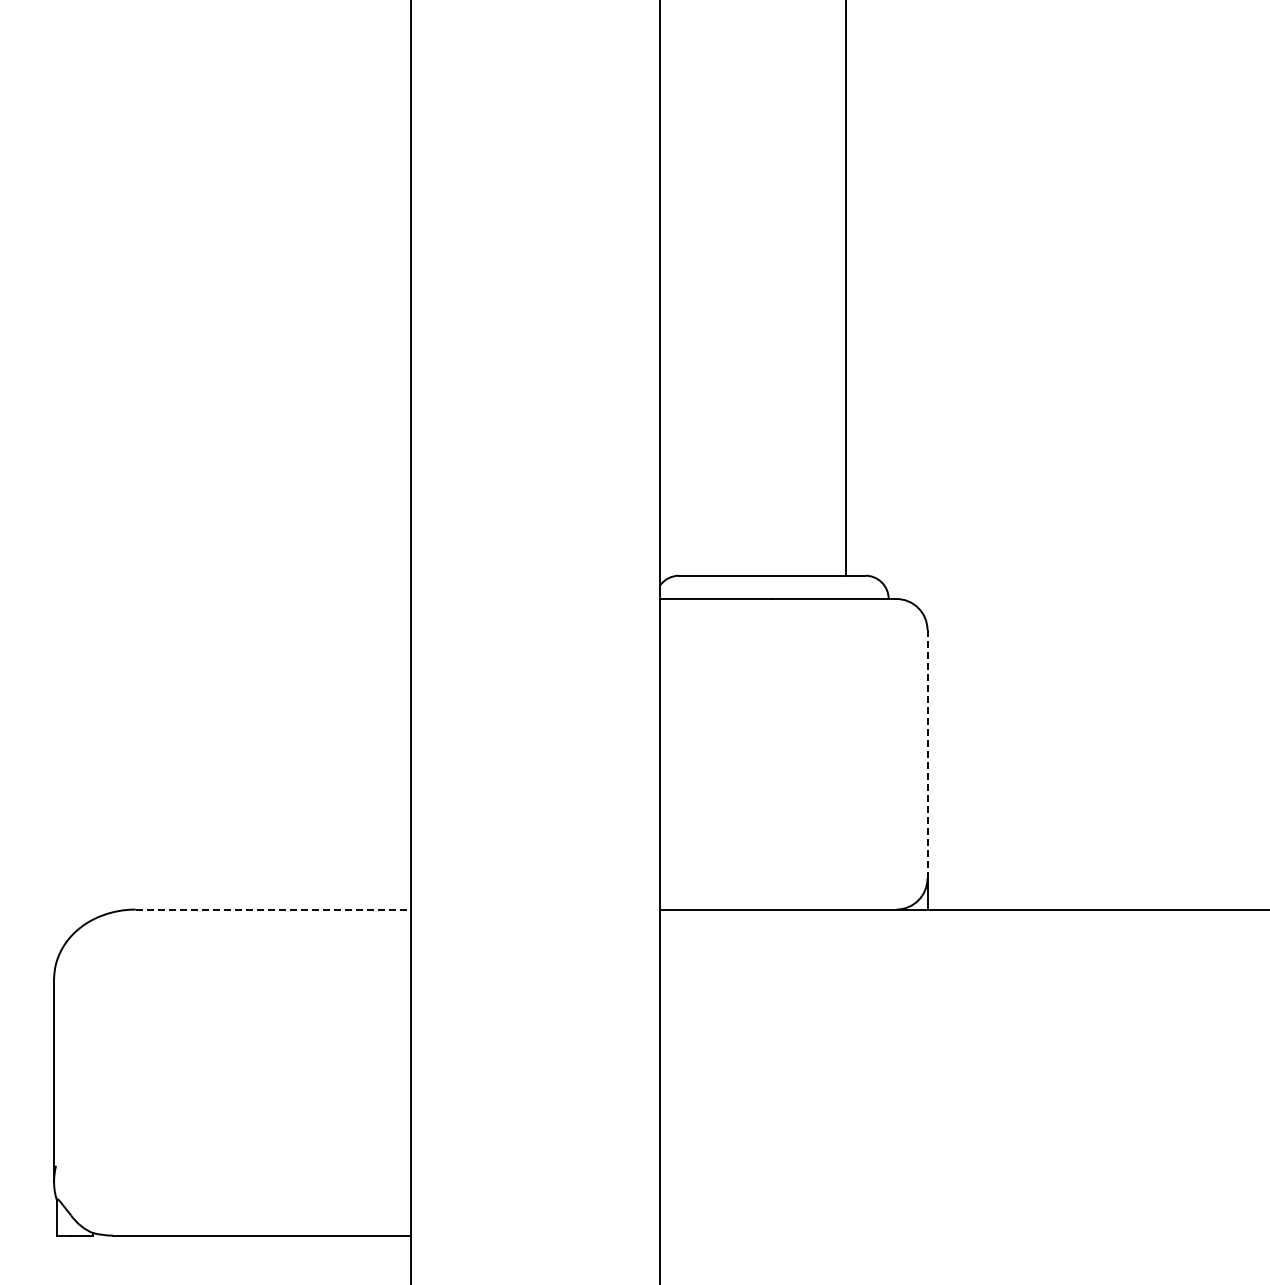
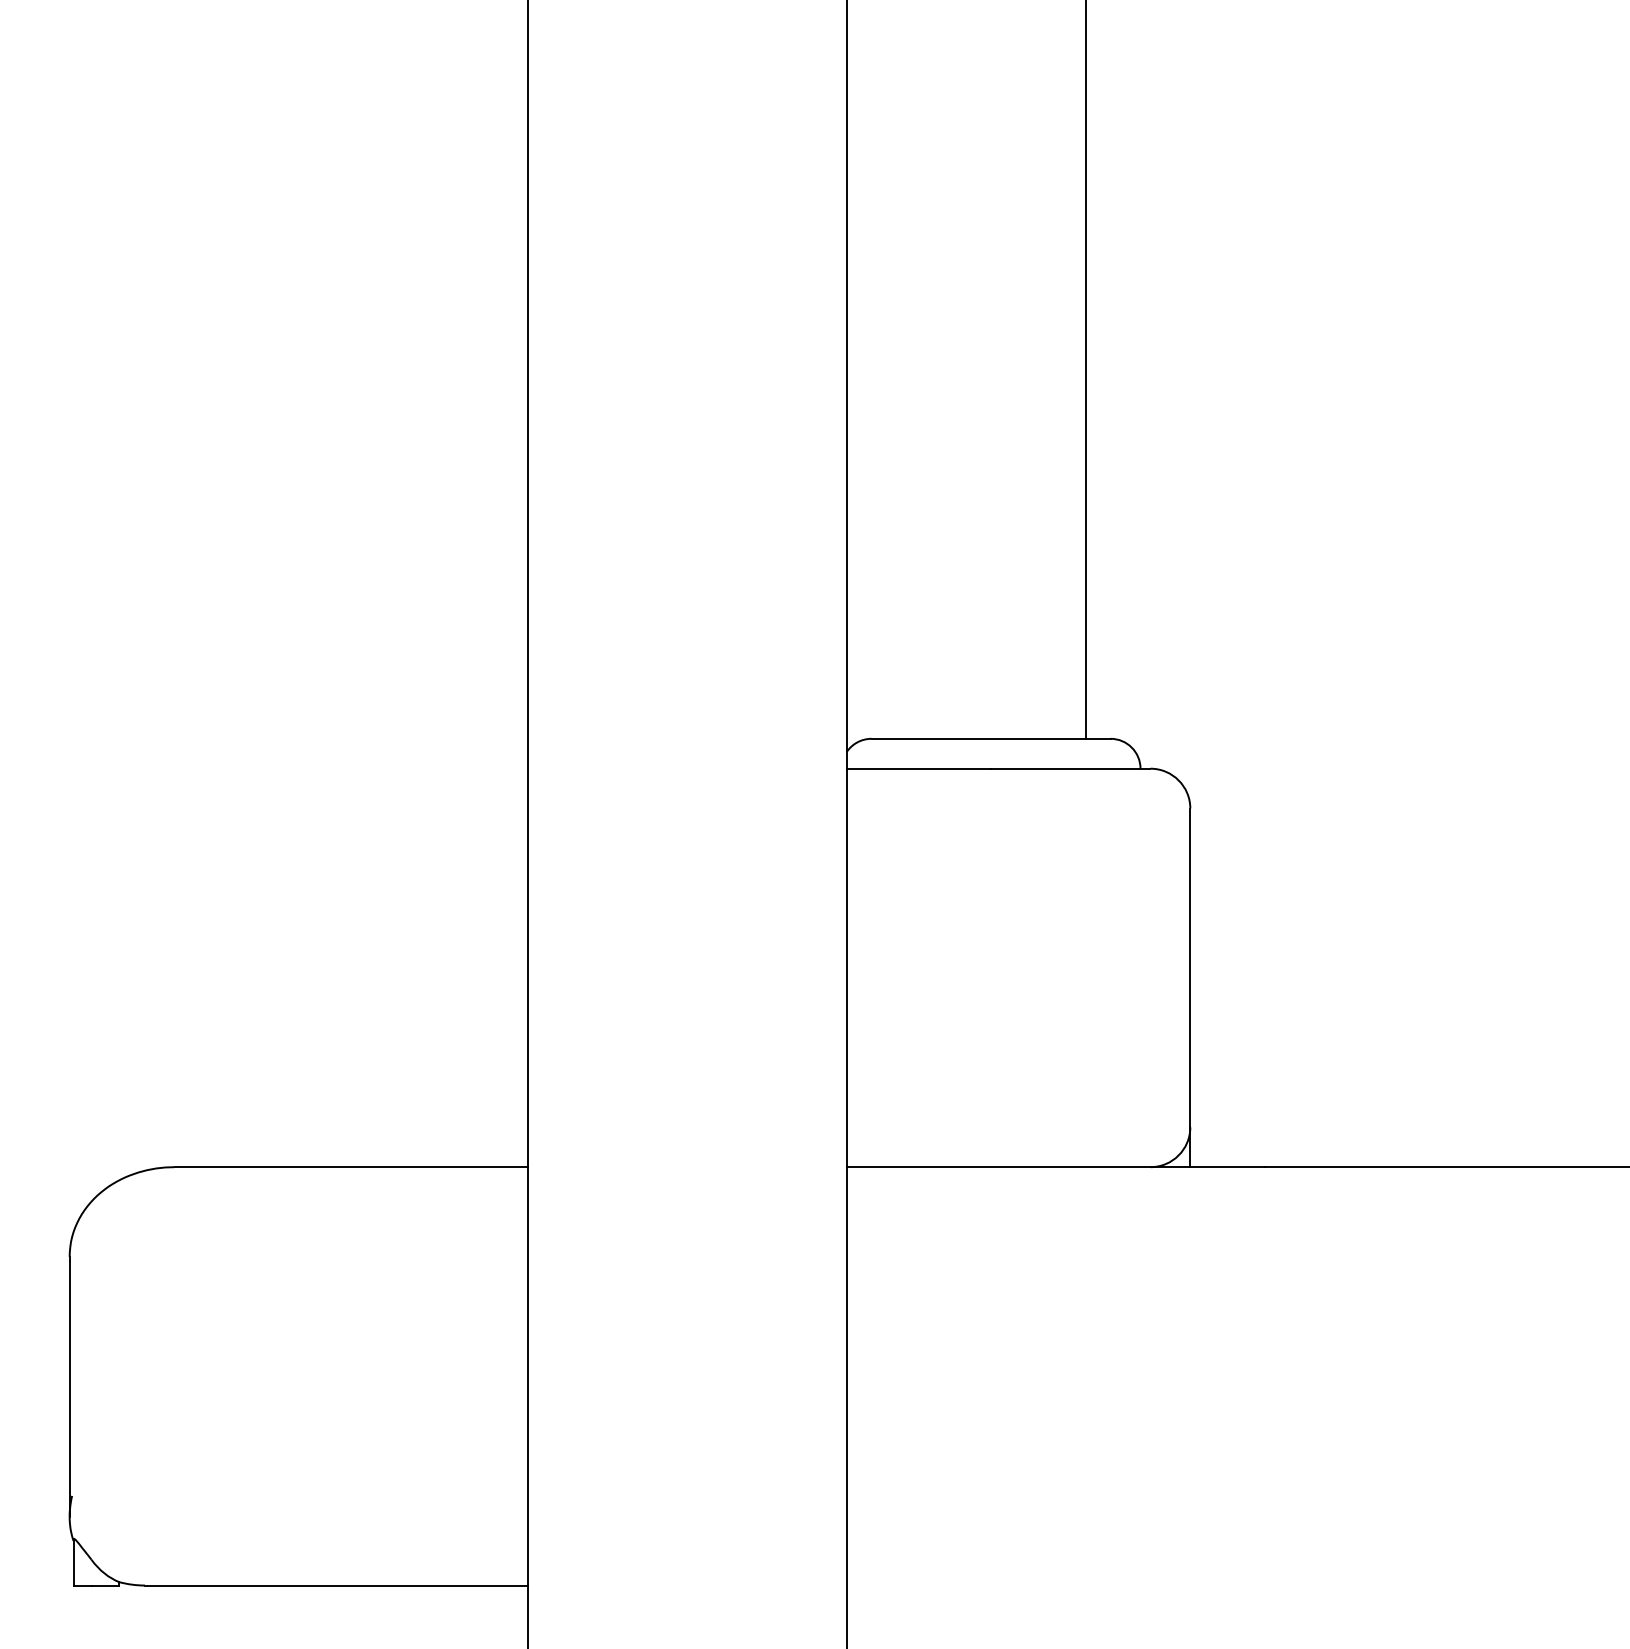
line: (927, 753) -> (1190, 966), dashed -> solid
line: (273, 909) -> (351, 1167), dashed -> solid

